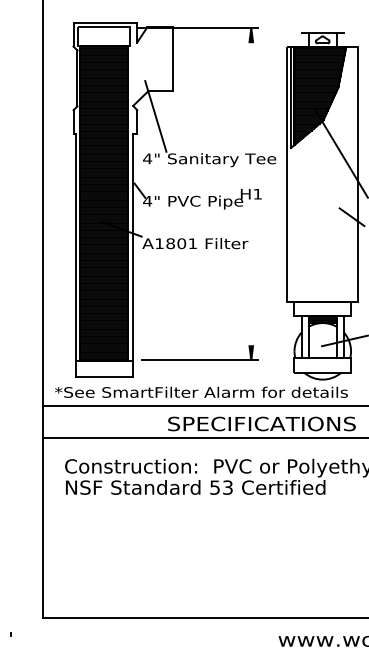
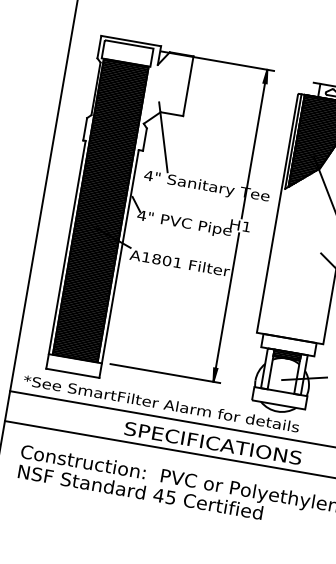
line: (251, 107) -> (254, 144), added
line: (251, 281) -> (226, 307), added
text: (220, 487) -> (163, 496), 53 -> 45

